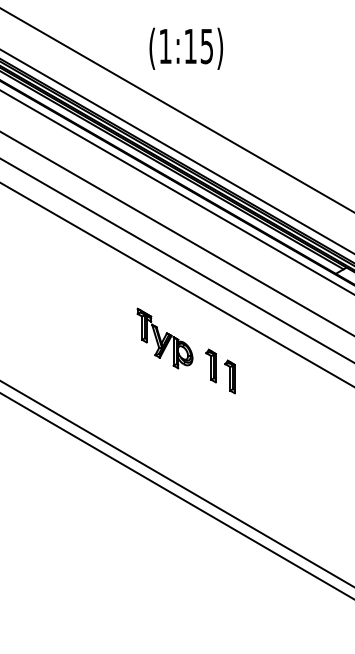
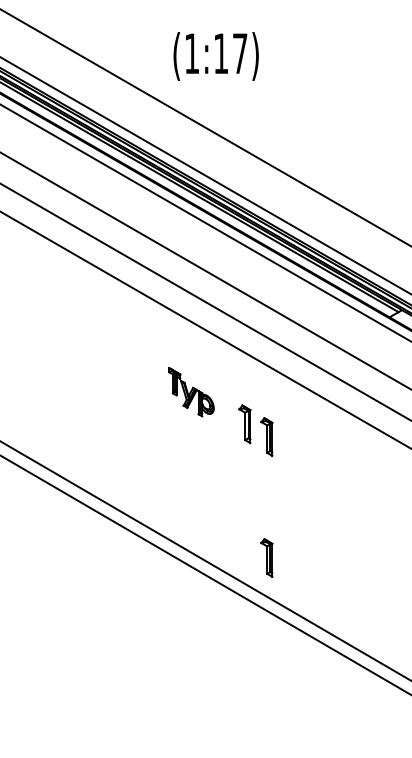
text: (207, 46) -> (240, 53), (1:15) -> (1:17)
part: (164, 337) -> (191, 391), size x0.7
part: (229, 480) -> (266, 557), added

